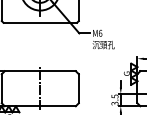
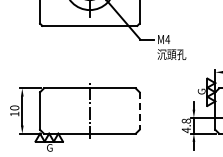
text: (100, 33) -> (167, 39), M6 -> M4
line: (78, 89) -> (139, 111), solid -> dashed
text: (114, 99) -> (185, 125), 3.5 -> 4.8

